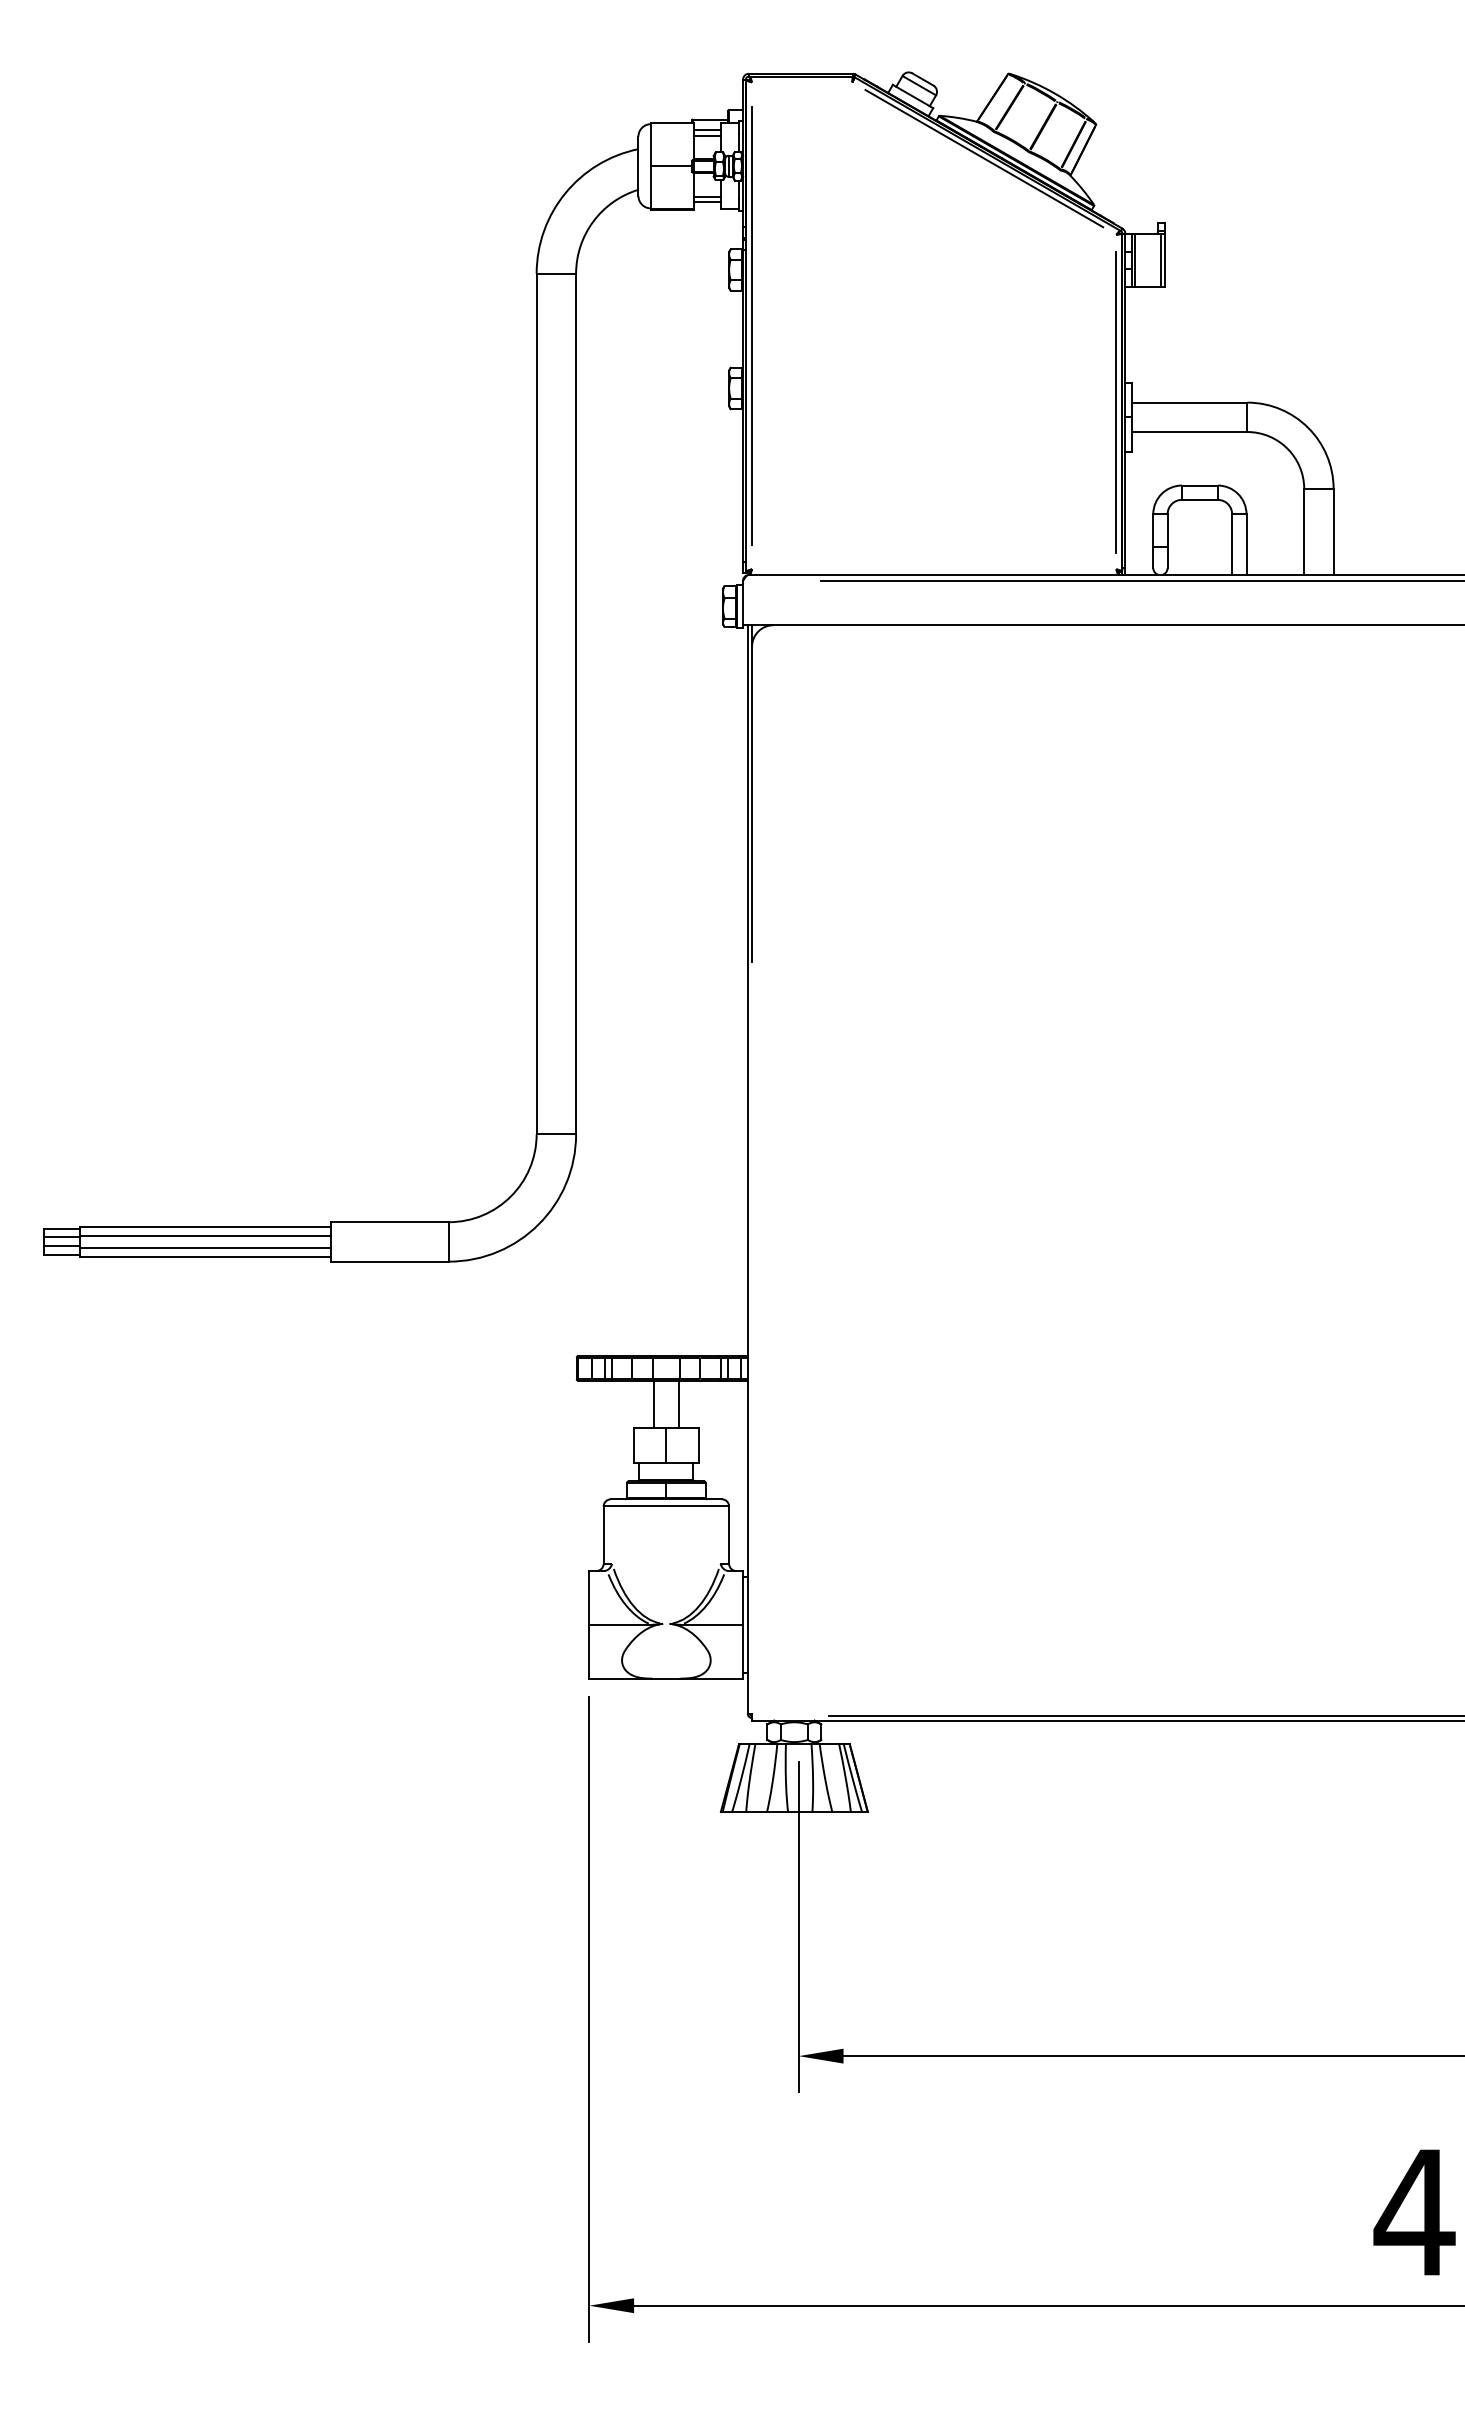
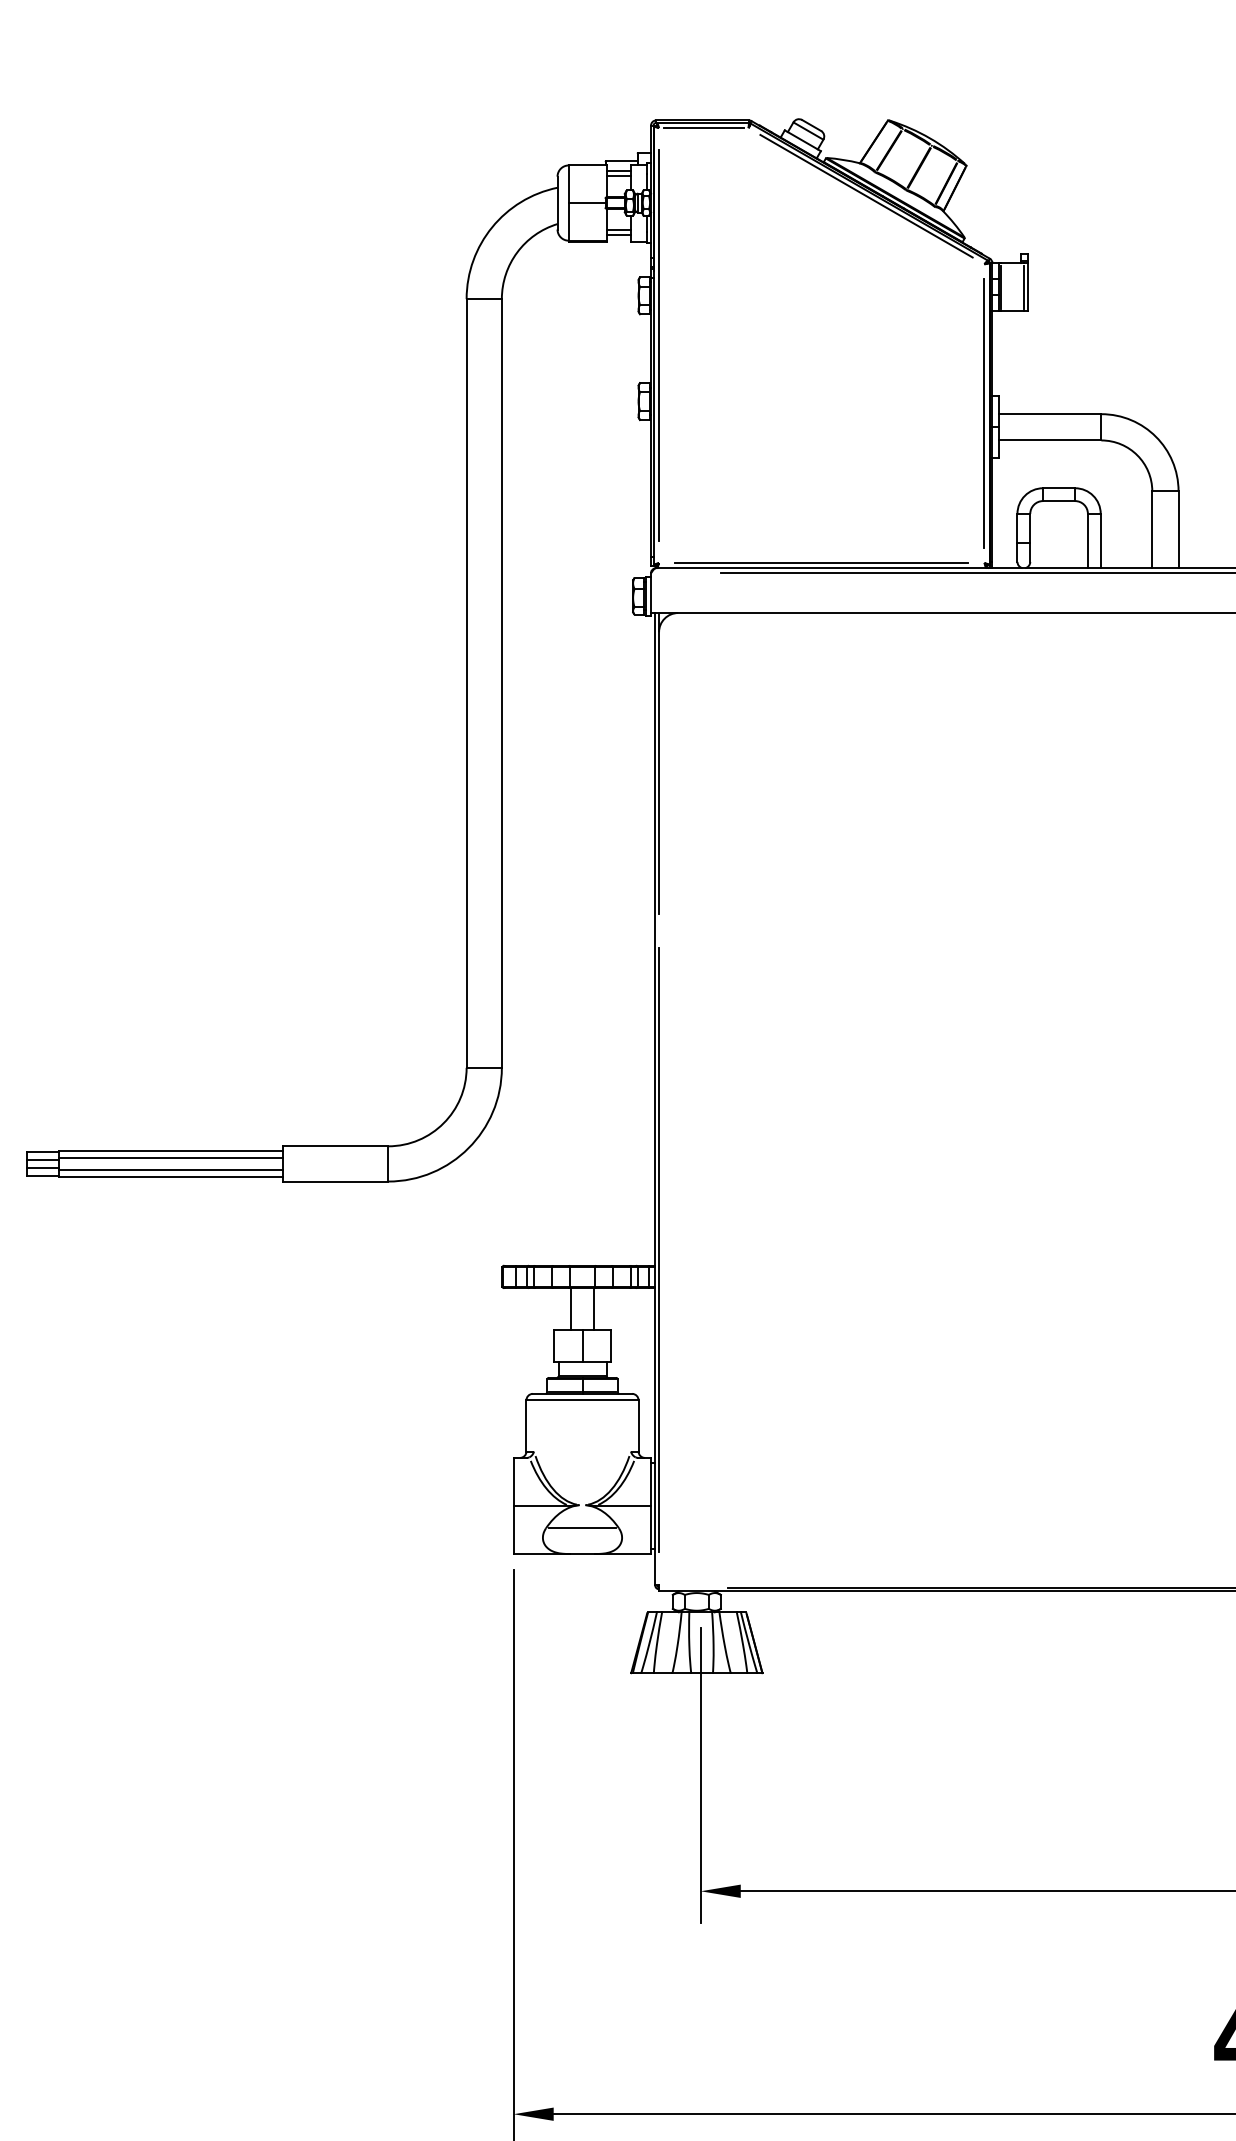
line: (802, 82) -> (704, 128), added
line: (934, 569) -> (822, 563), added
line: (752, 1337) -> (659, 1249), added
line: (665, 1649) -> (581, 1528), added

